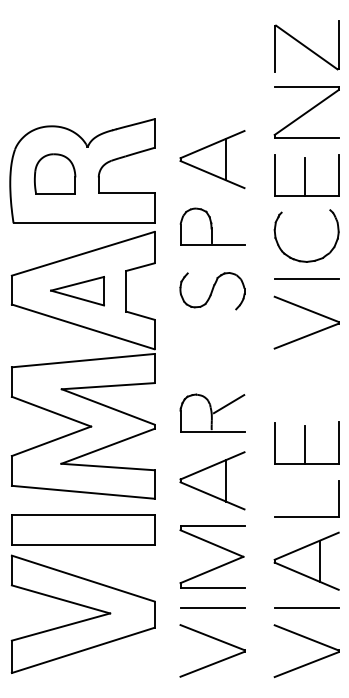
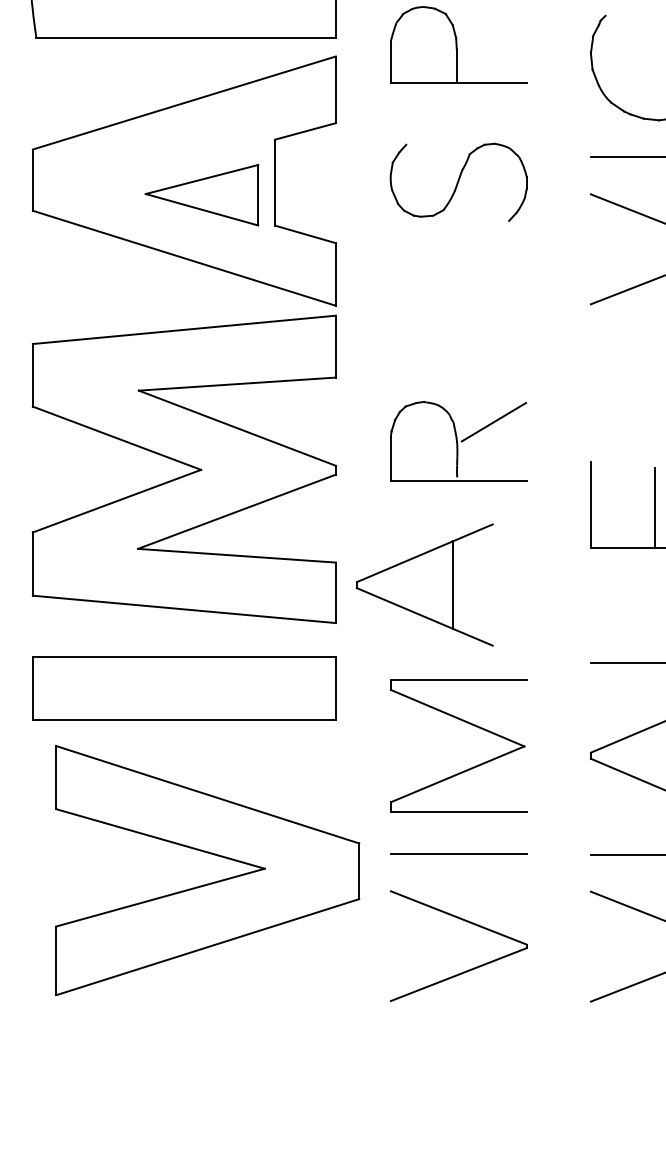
part: (77, 291) -> (201, 195), moved
part: (212, 480) -> (424, 584), moved
part: (83, 619) -> (208, 881), moved

